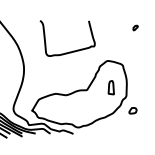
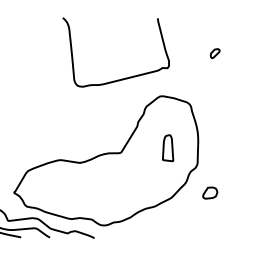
part: (135, 27) -> (215, 52), moved
curve: (69, 51) -> (119, 77), moved

